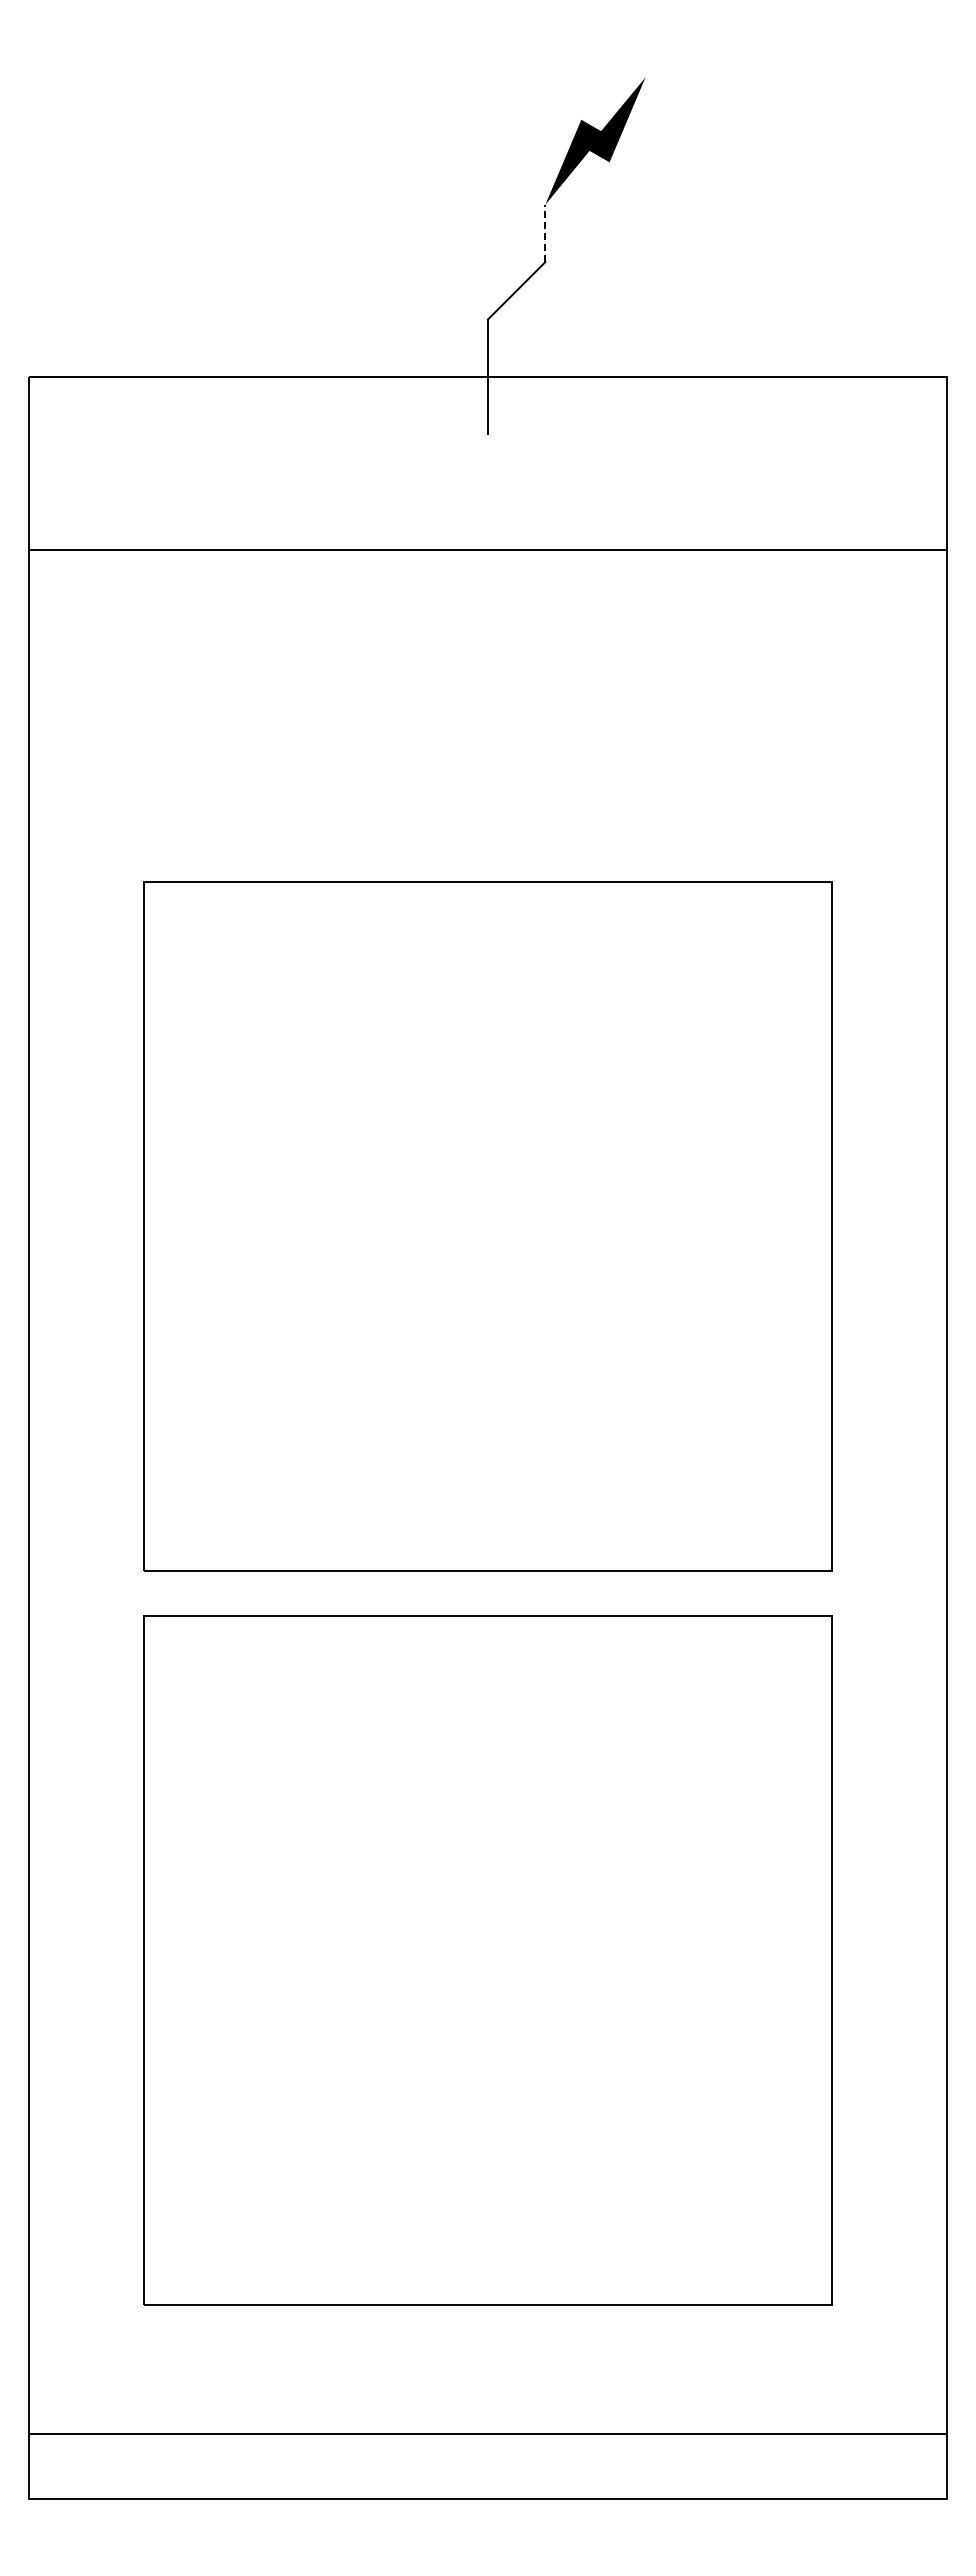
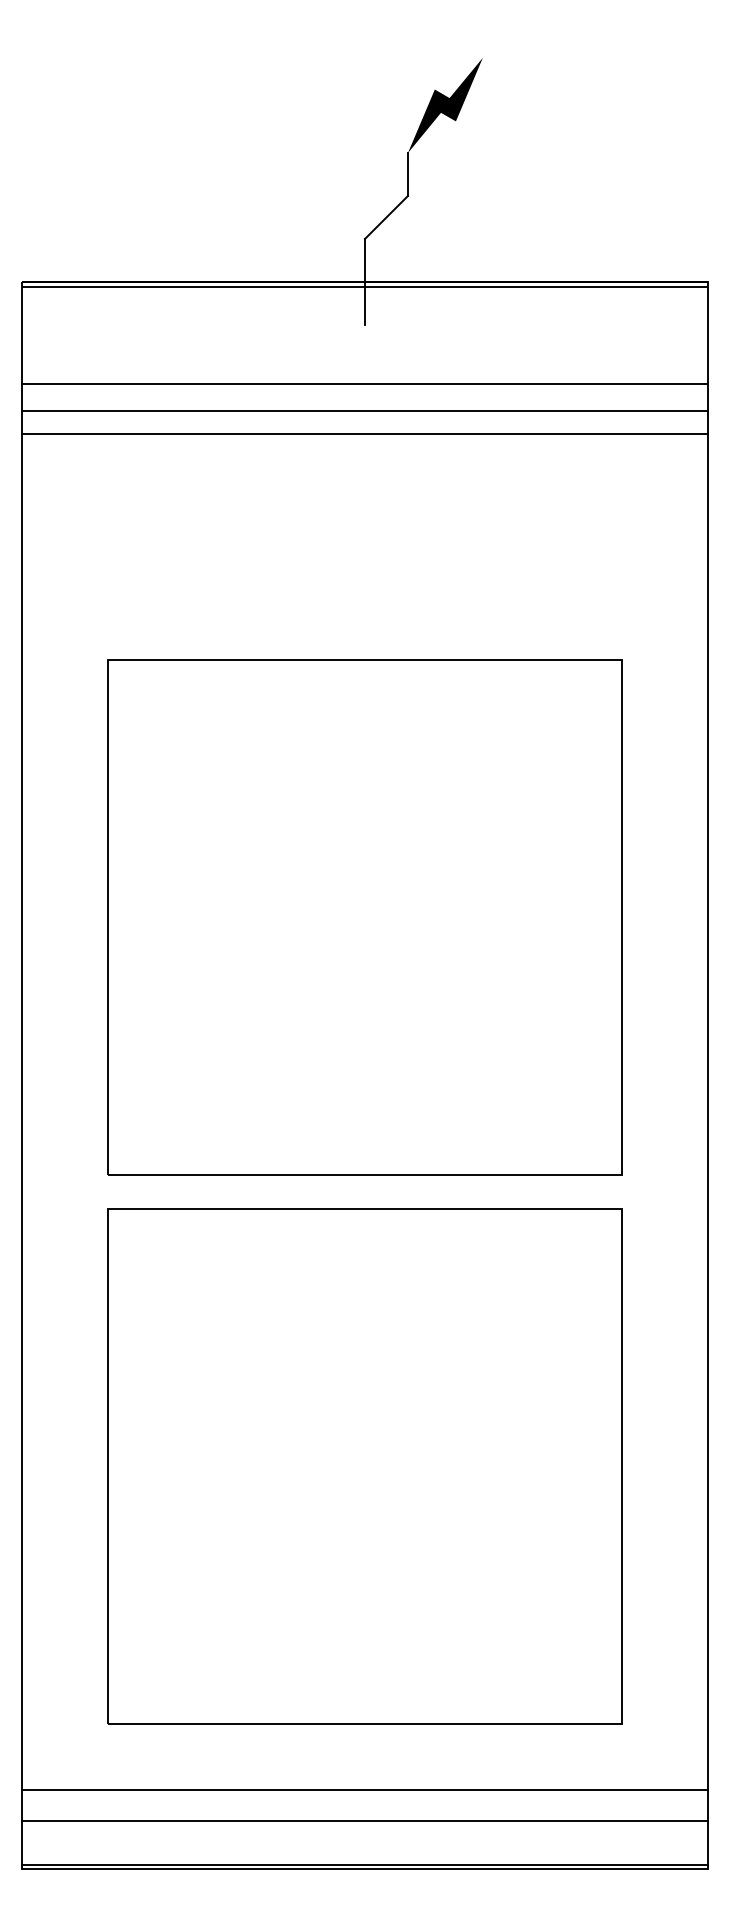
line: (545, 233) -> (408, 174), dashed -> solid
line: (487, 383) -> (364, 286), added
line: (487, 513) -> (364, 384), added
line: (487, 580) -> (364, 434), added
line: (487, 2393) -> (364, 1790), added
line: (487, 2492) -> (364, 1864), added

